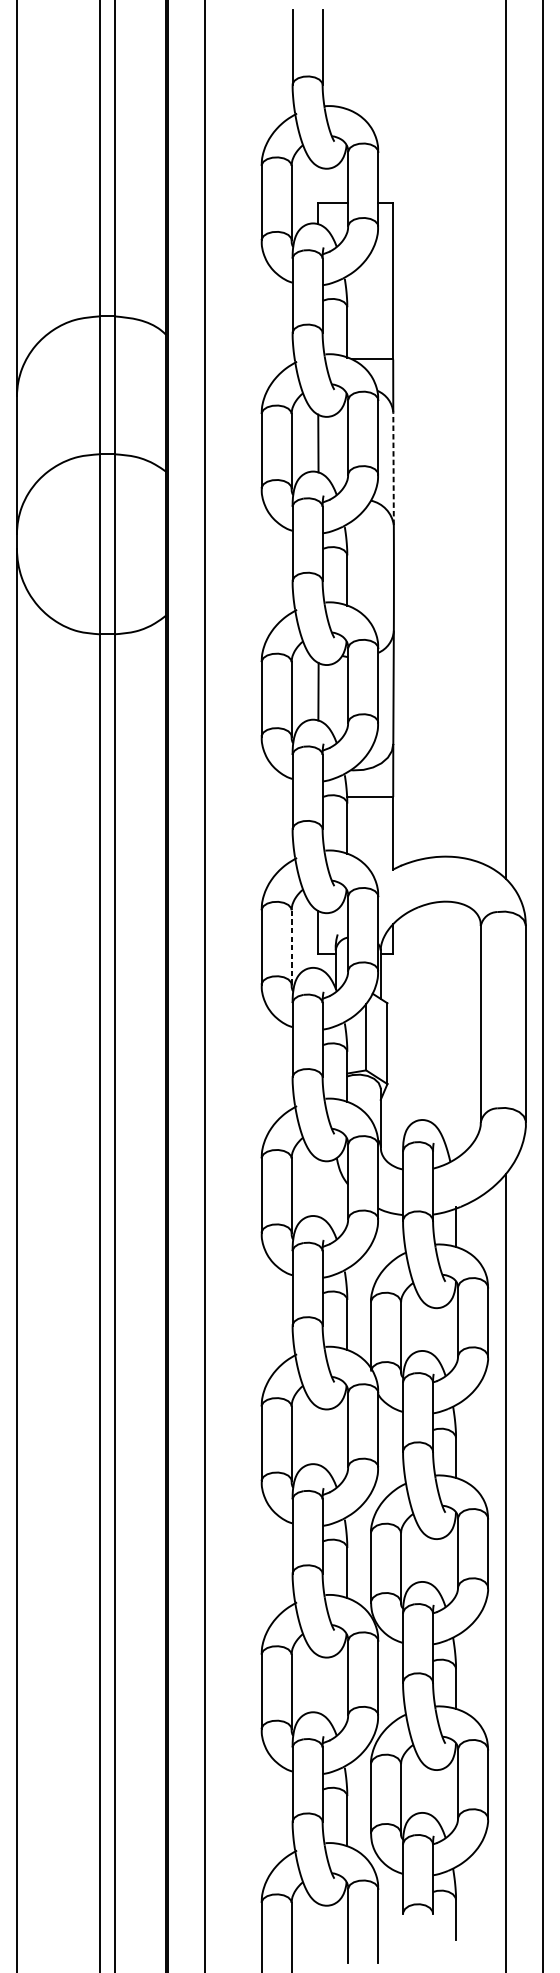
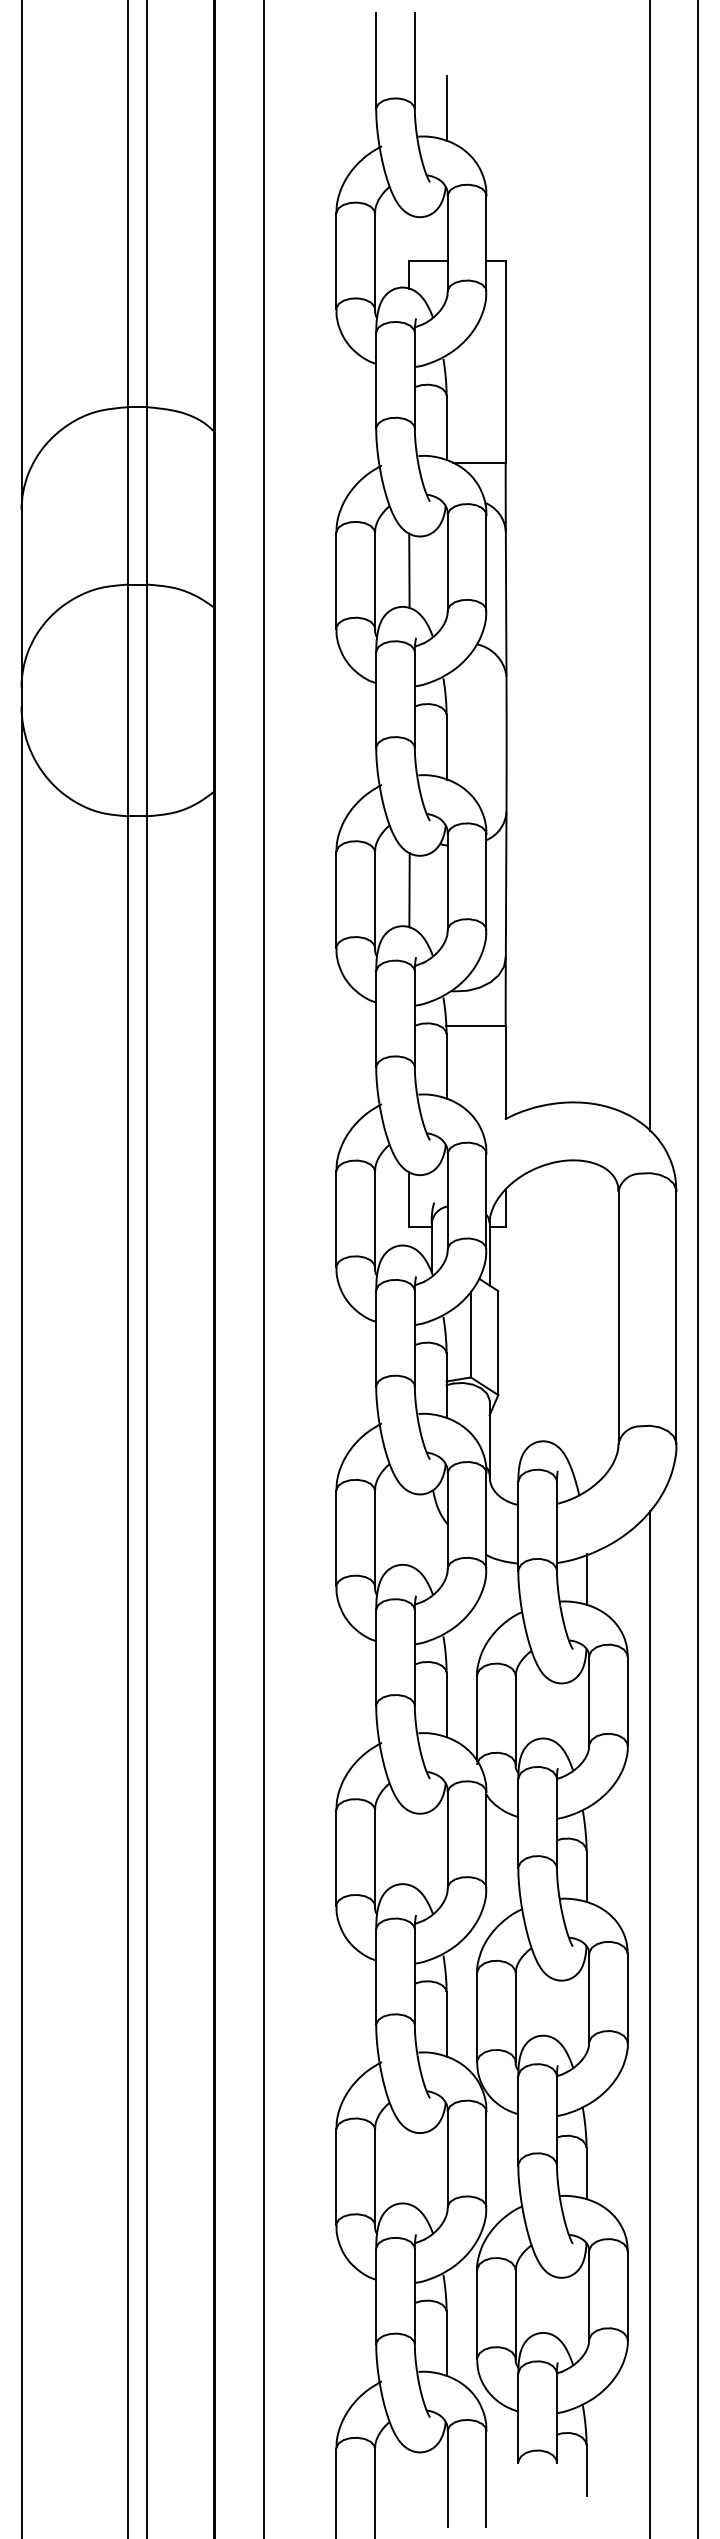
line: (347, 84) -> (446, 108), added
line: (393, 468) -> (506, 602), dashed -> solid
line: (291, 947) -> (374, 1219), dashed -> solid

